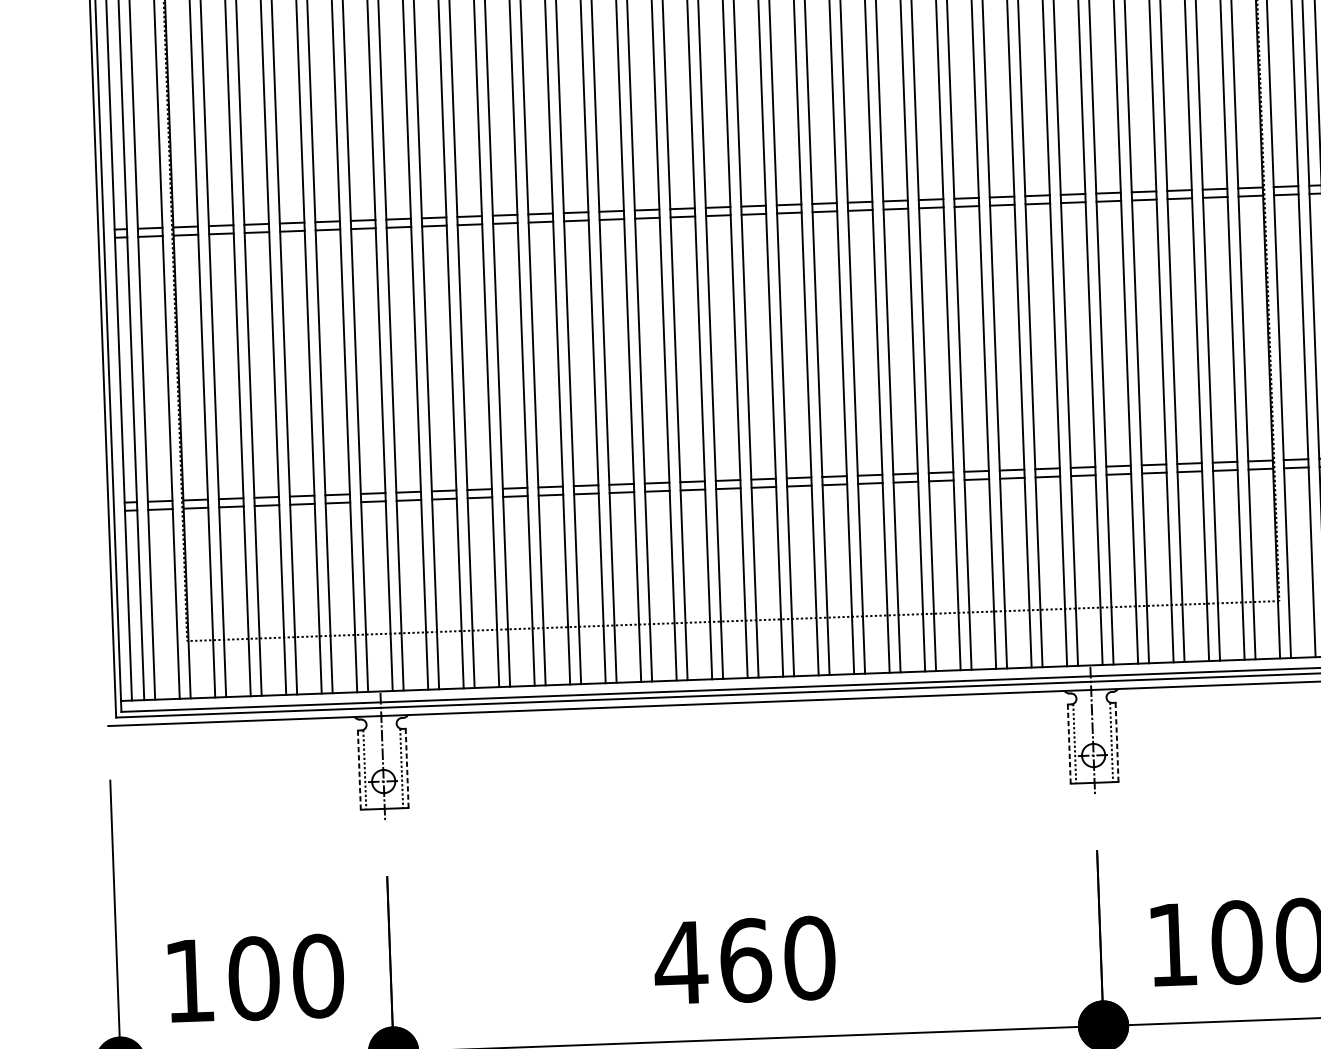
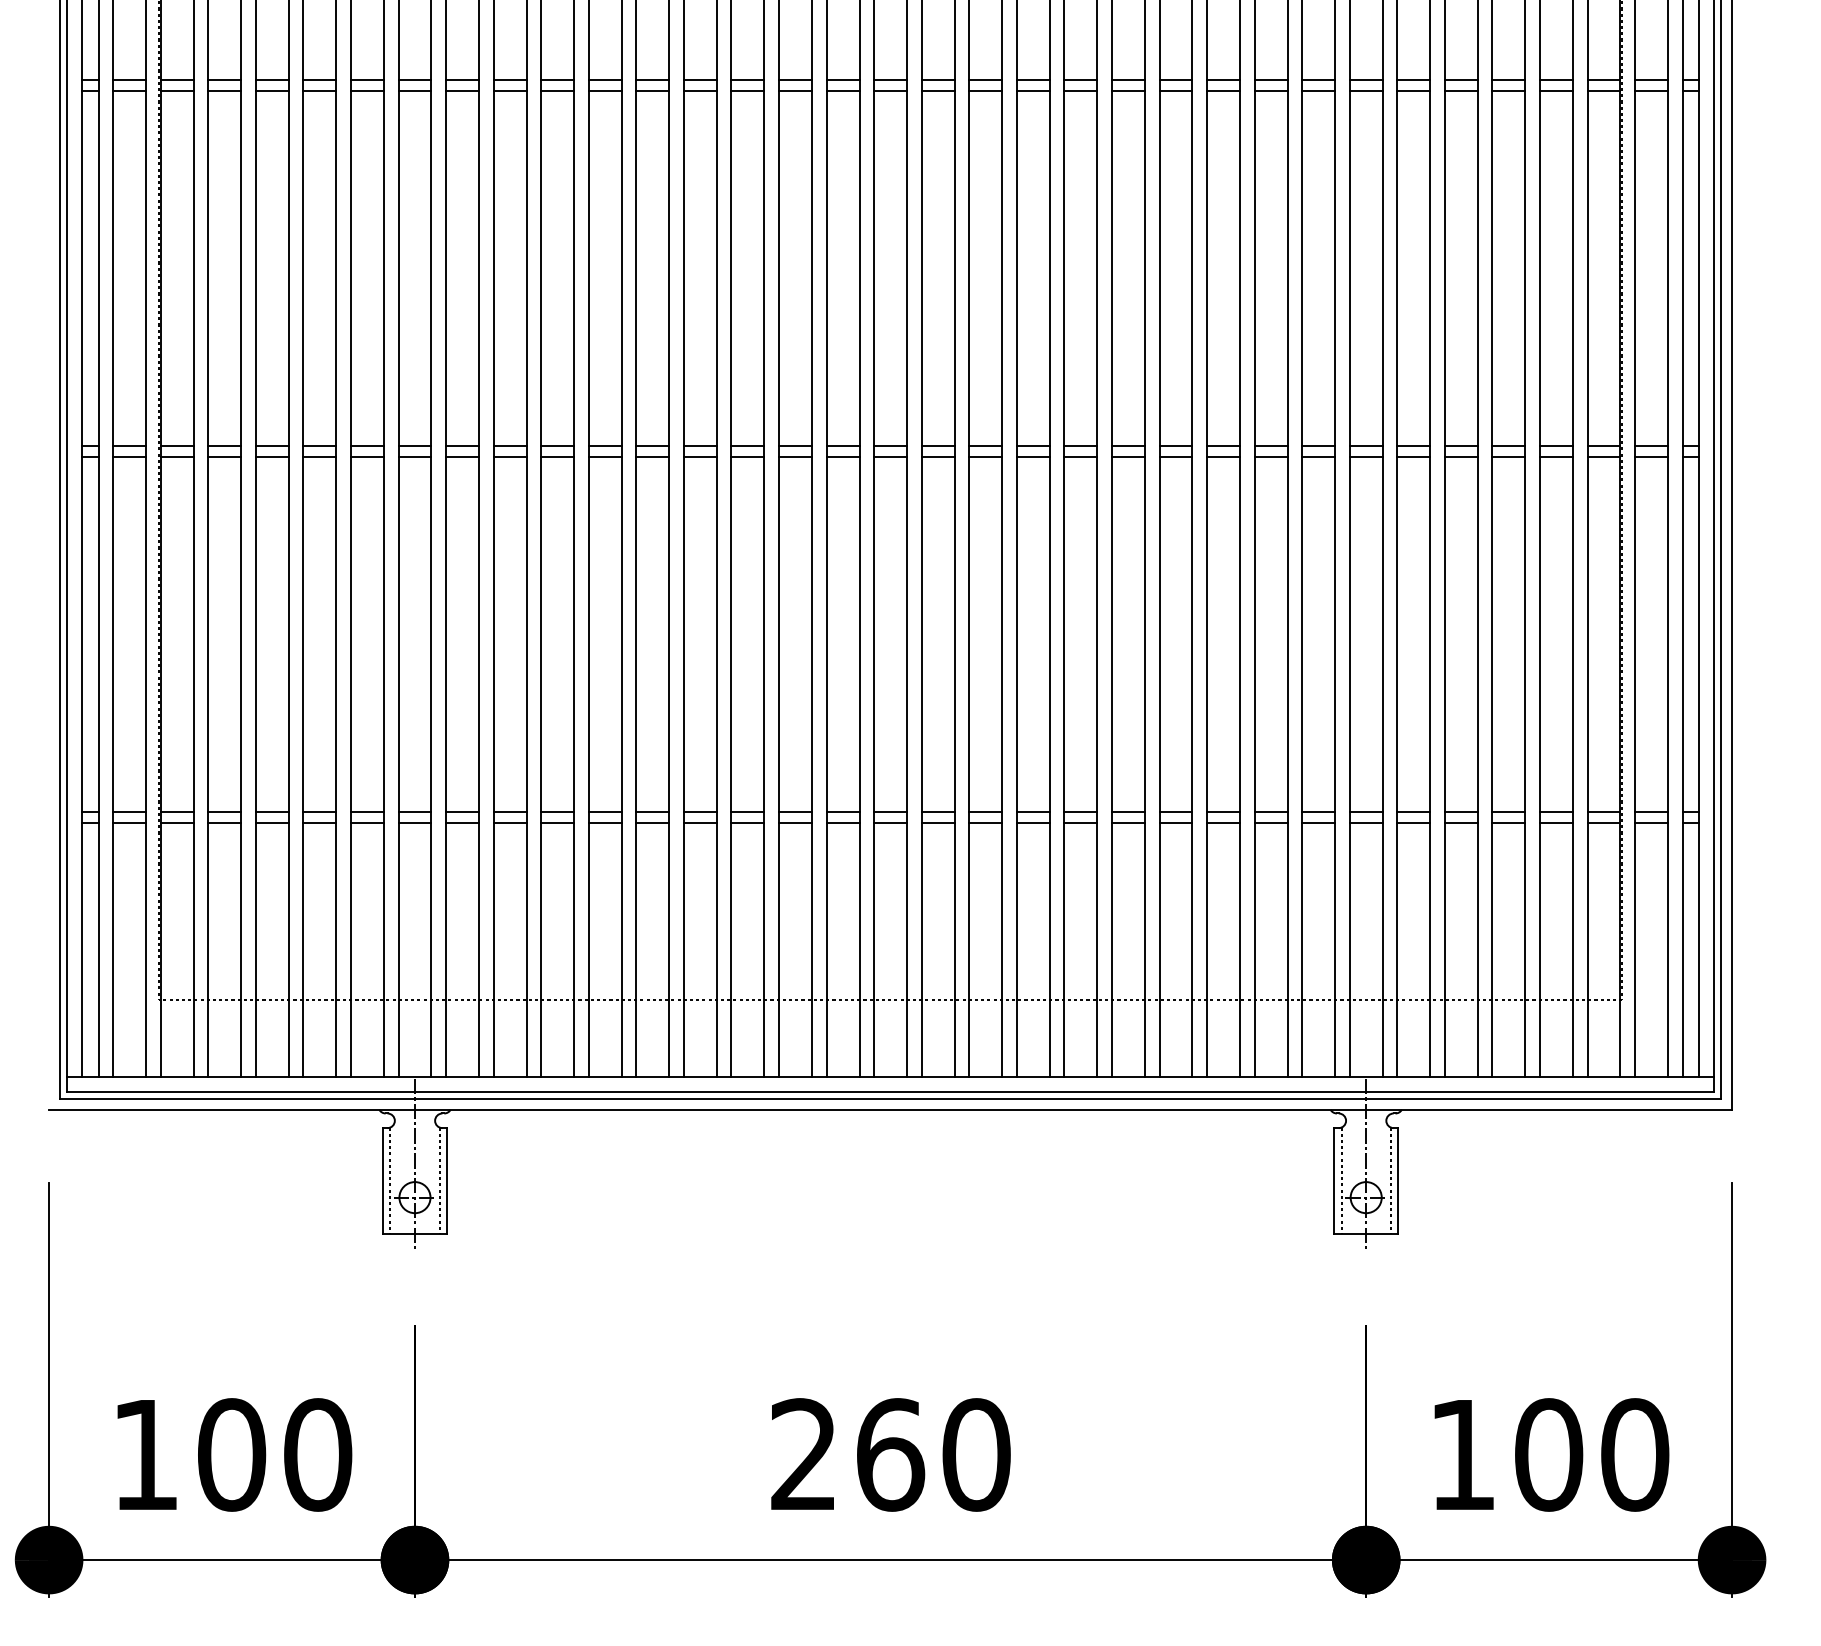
line: (1117, 742) -> (1398, 1181), dashed -> solid
line: (1069, 744) -> (1334, 1181), dashed -> solid
line: (407, 768) -> (447, 1181), dashed -> solid
line: (359, 770) -> (382, 1181), dashed -> solid
text: (680, 961) -> (803, 1453), 460 -> 260

